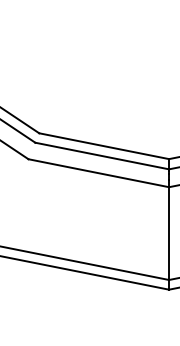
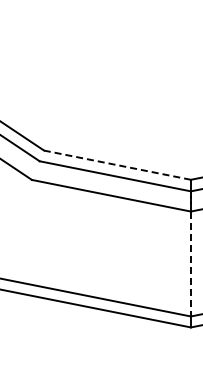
line: (104, 146) -> (117, 165), solid -> dashed
line: (168, 234) -> (190, 264), solid -> dashed

